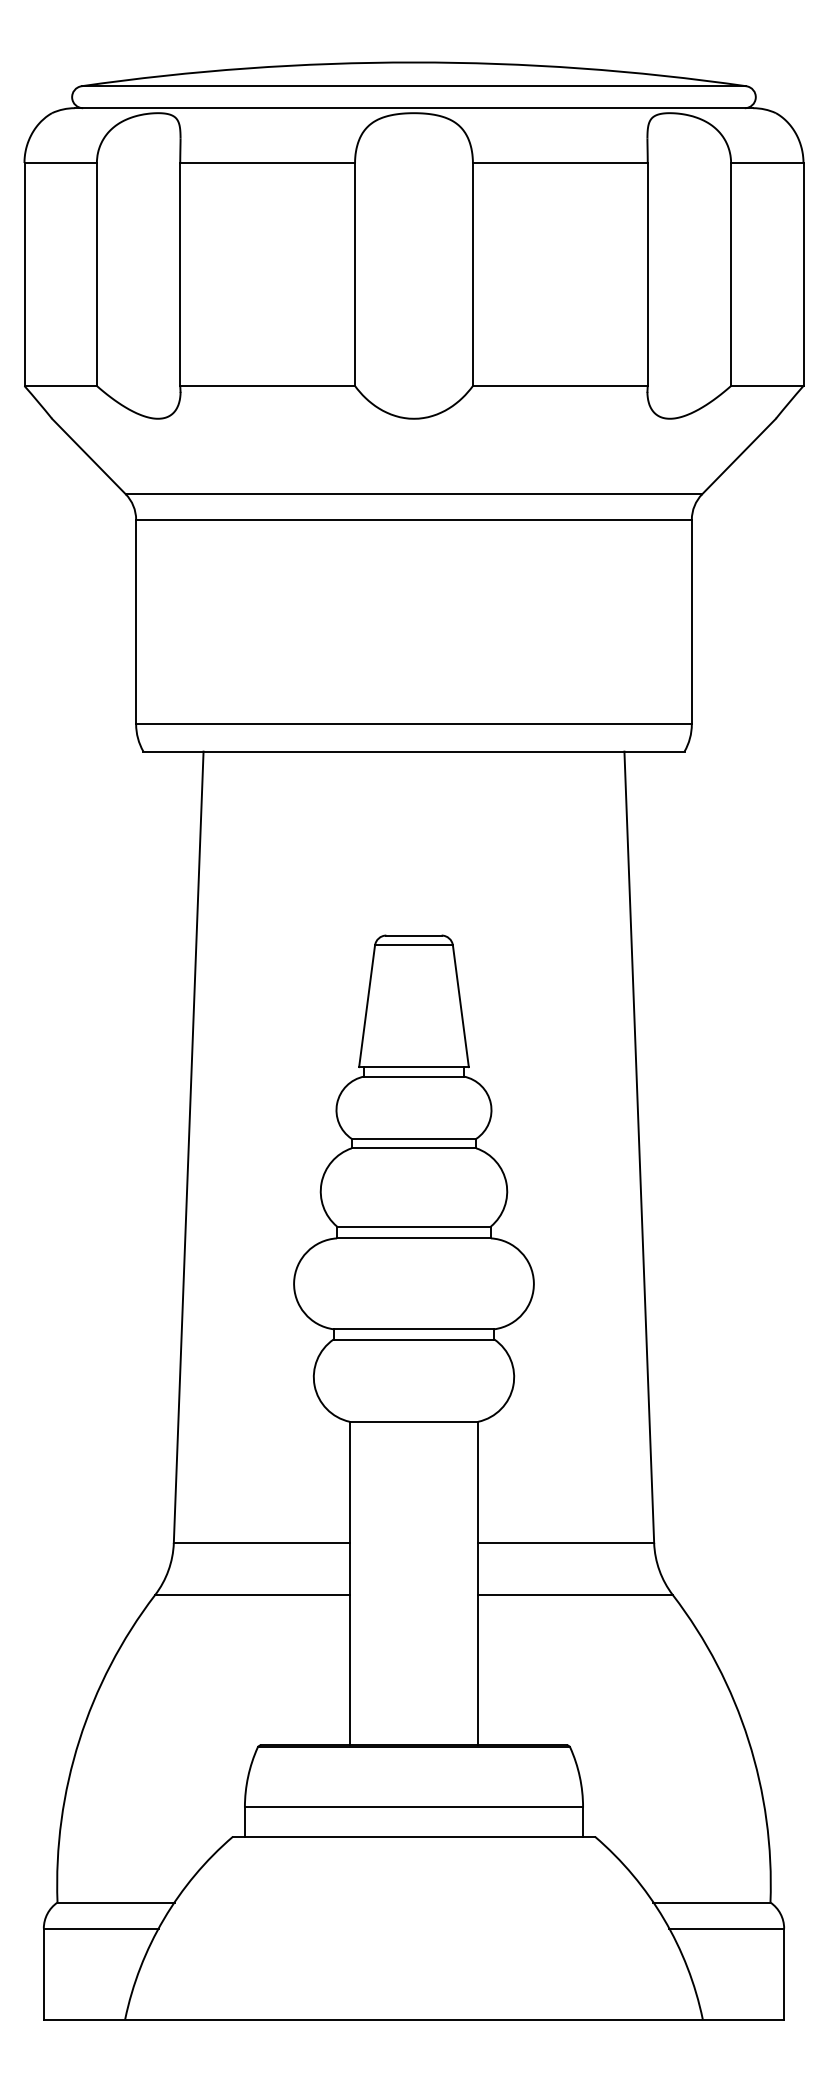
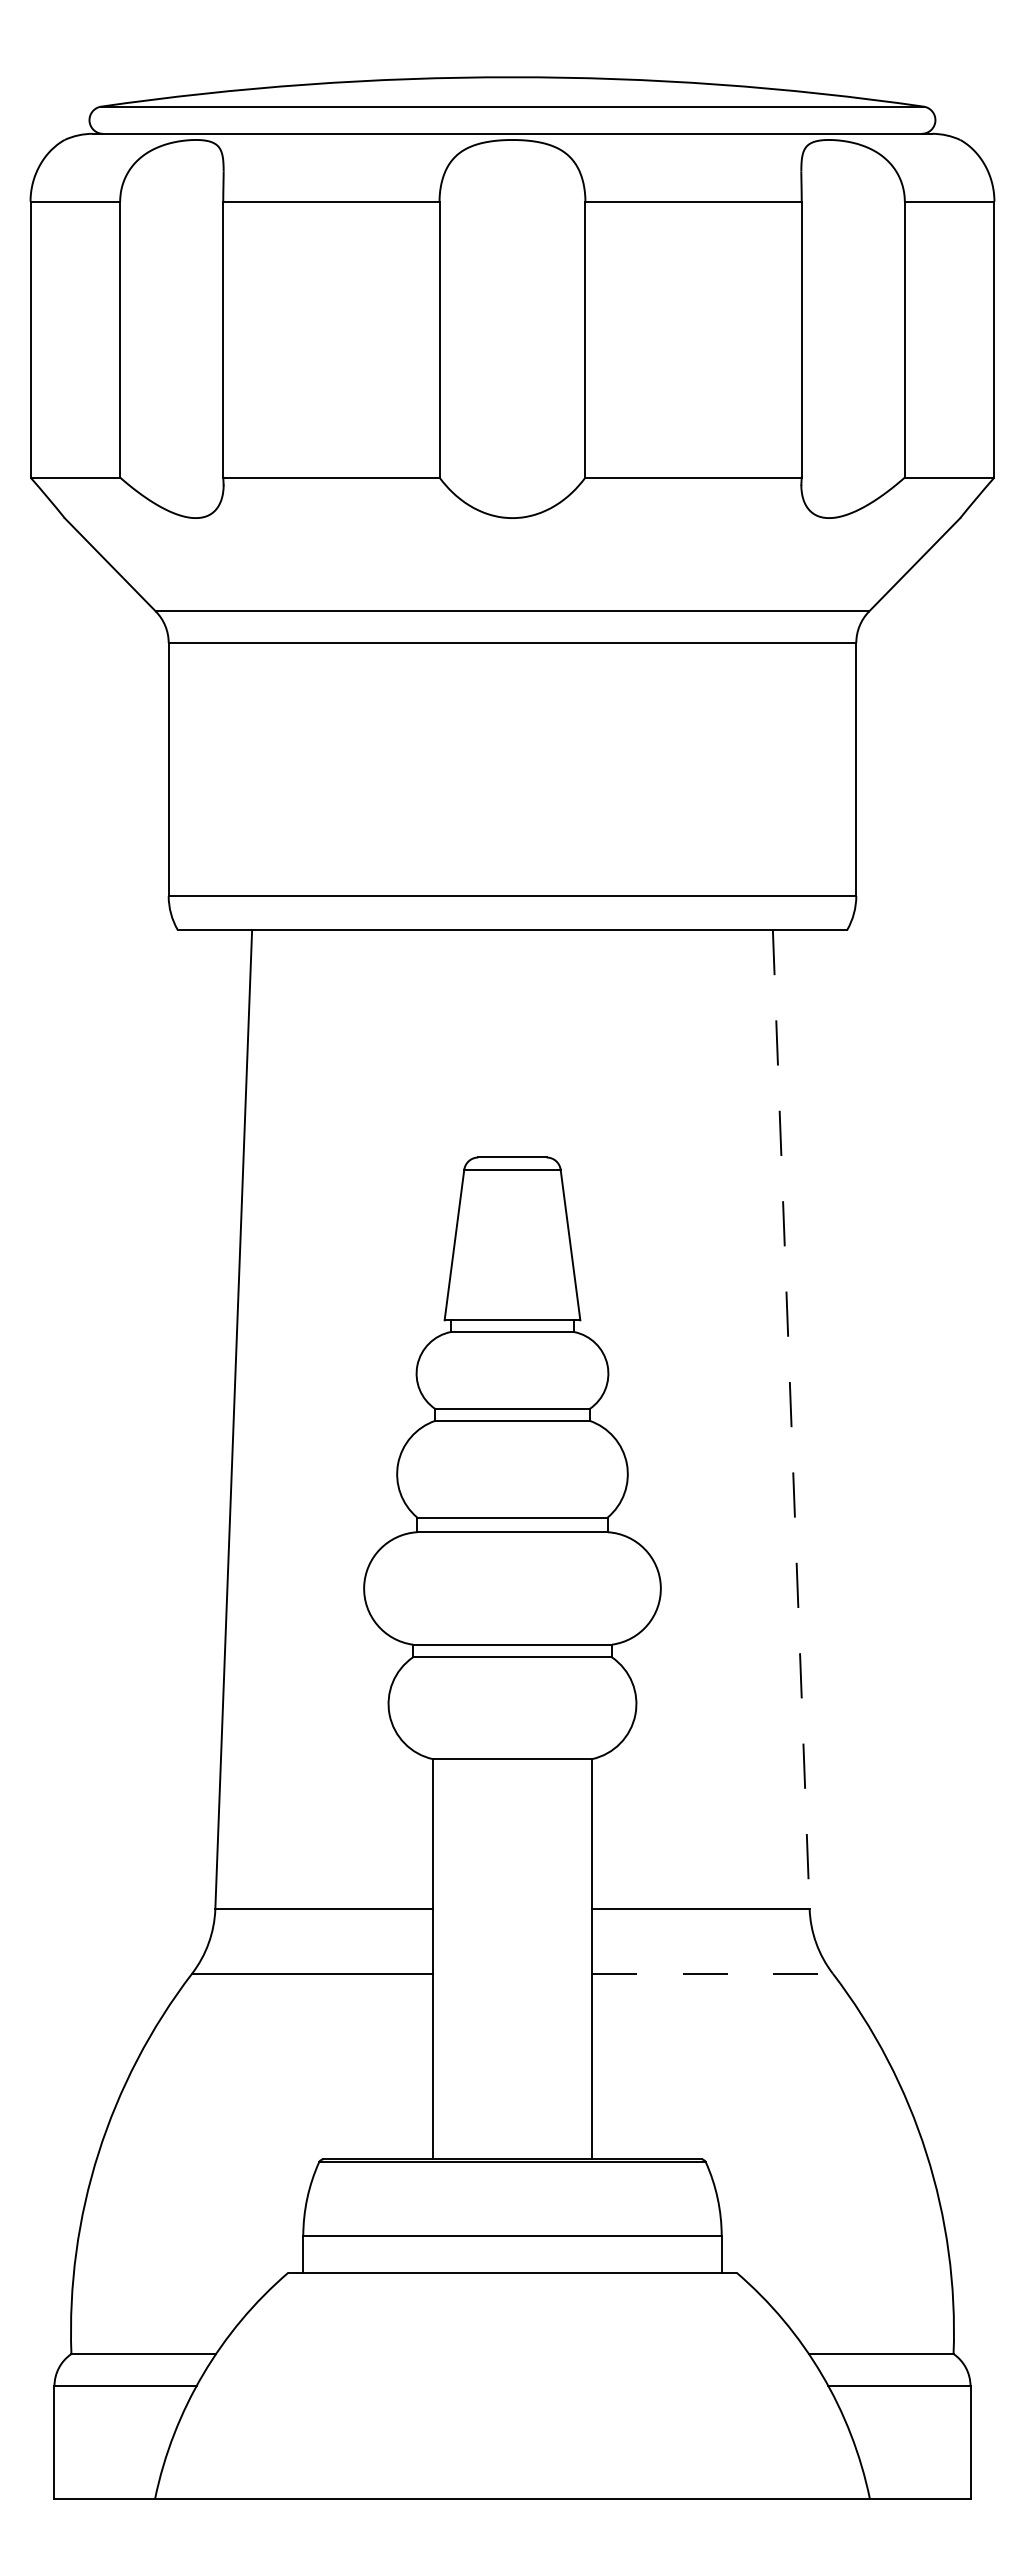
line: (639, 1147) -> (791, 1419), solid -> dashed
line: (575, 1595) -> (712, 1973), solid -> dashed

